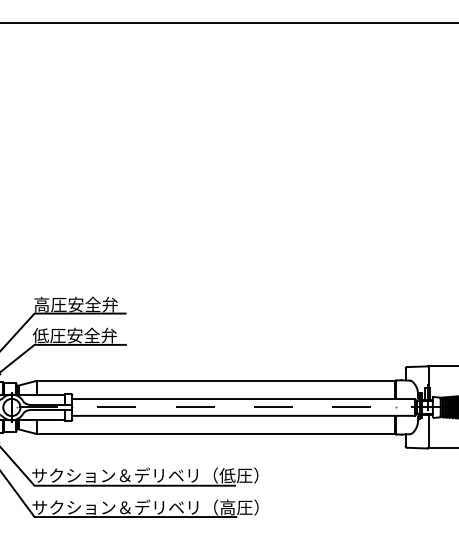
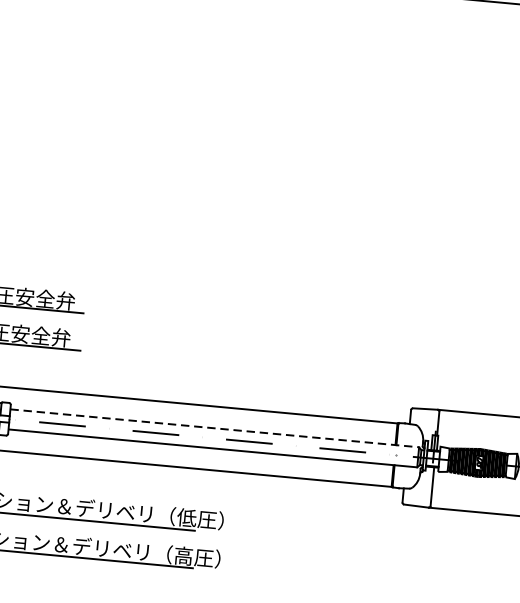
line: (248, 399) -> (220, 429), solid -> dashed

